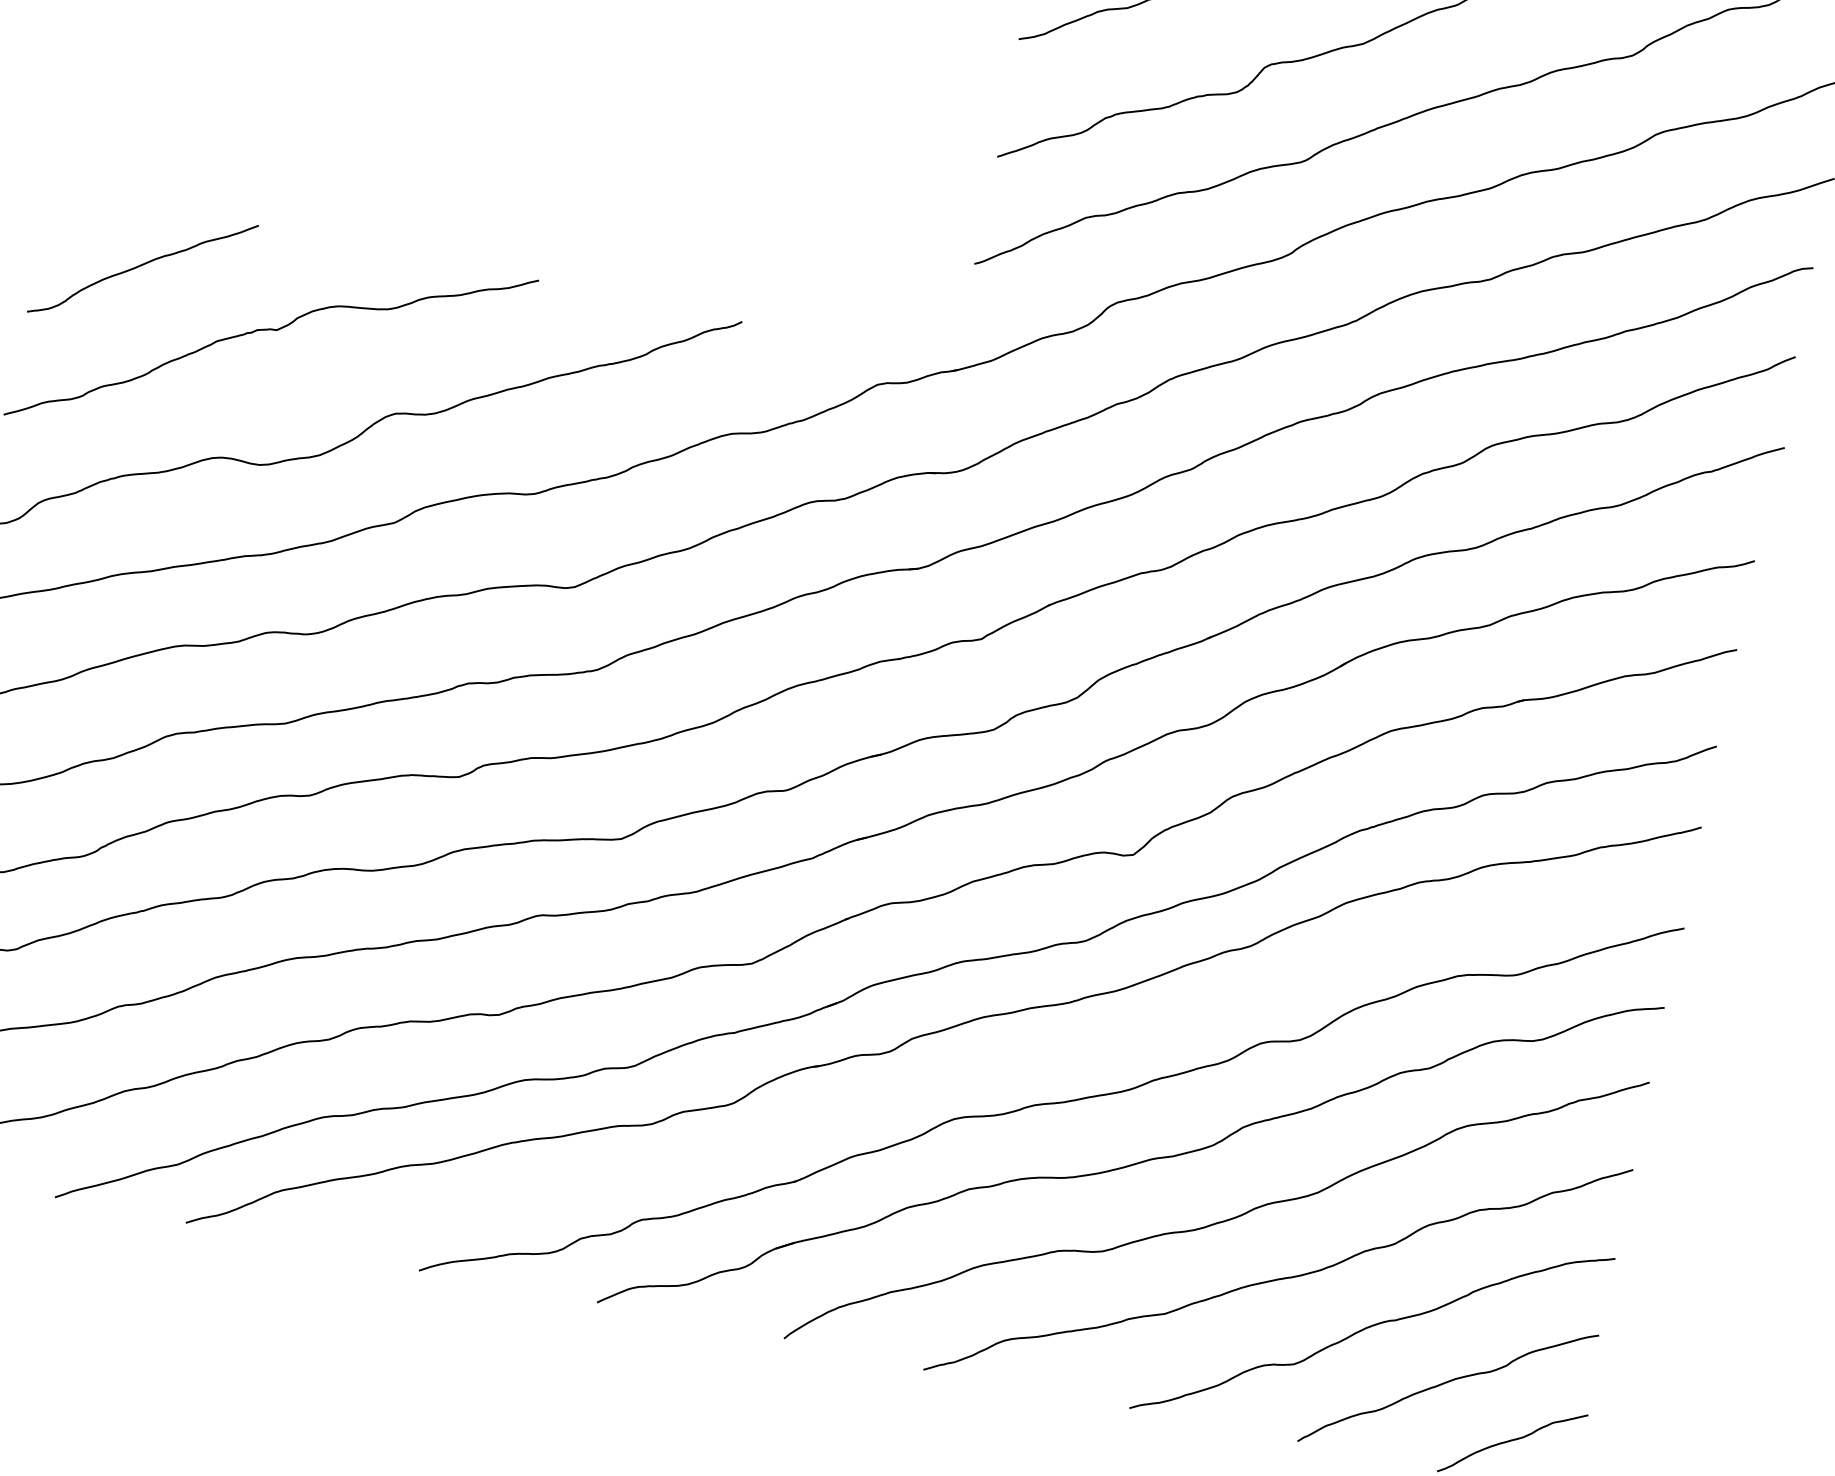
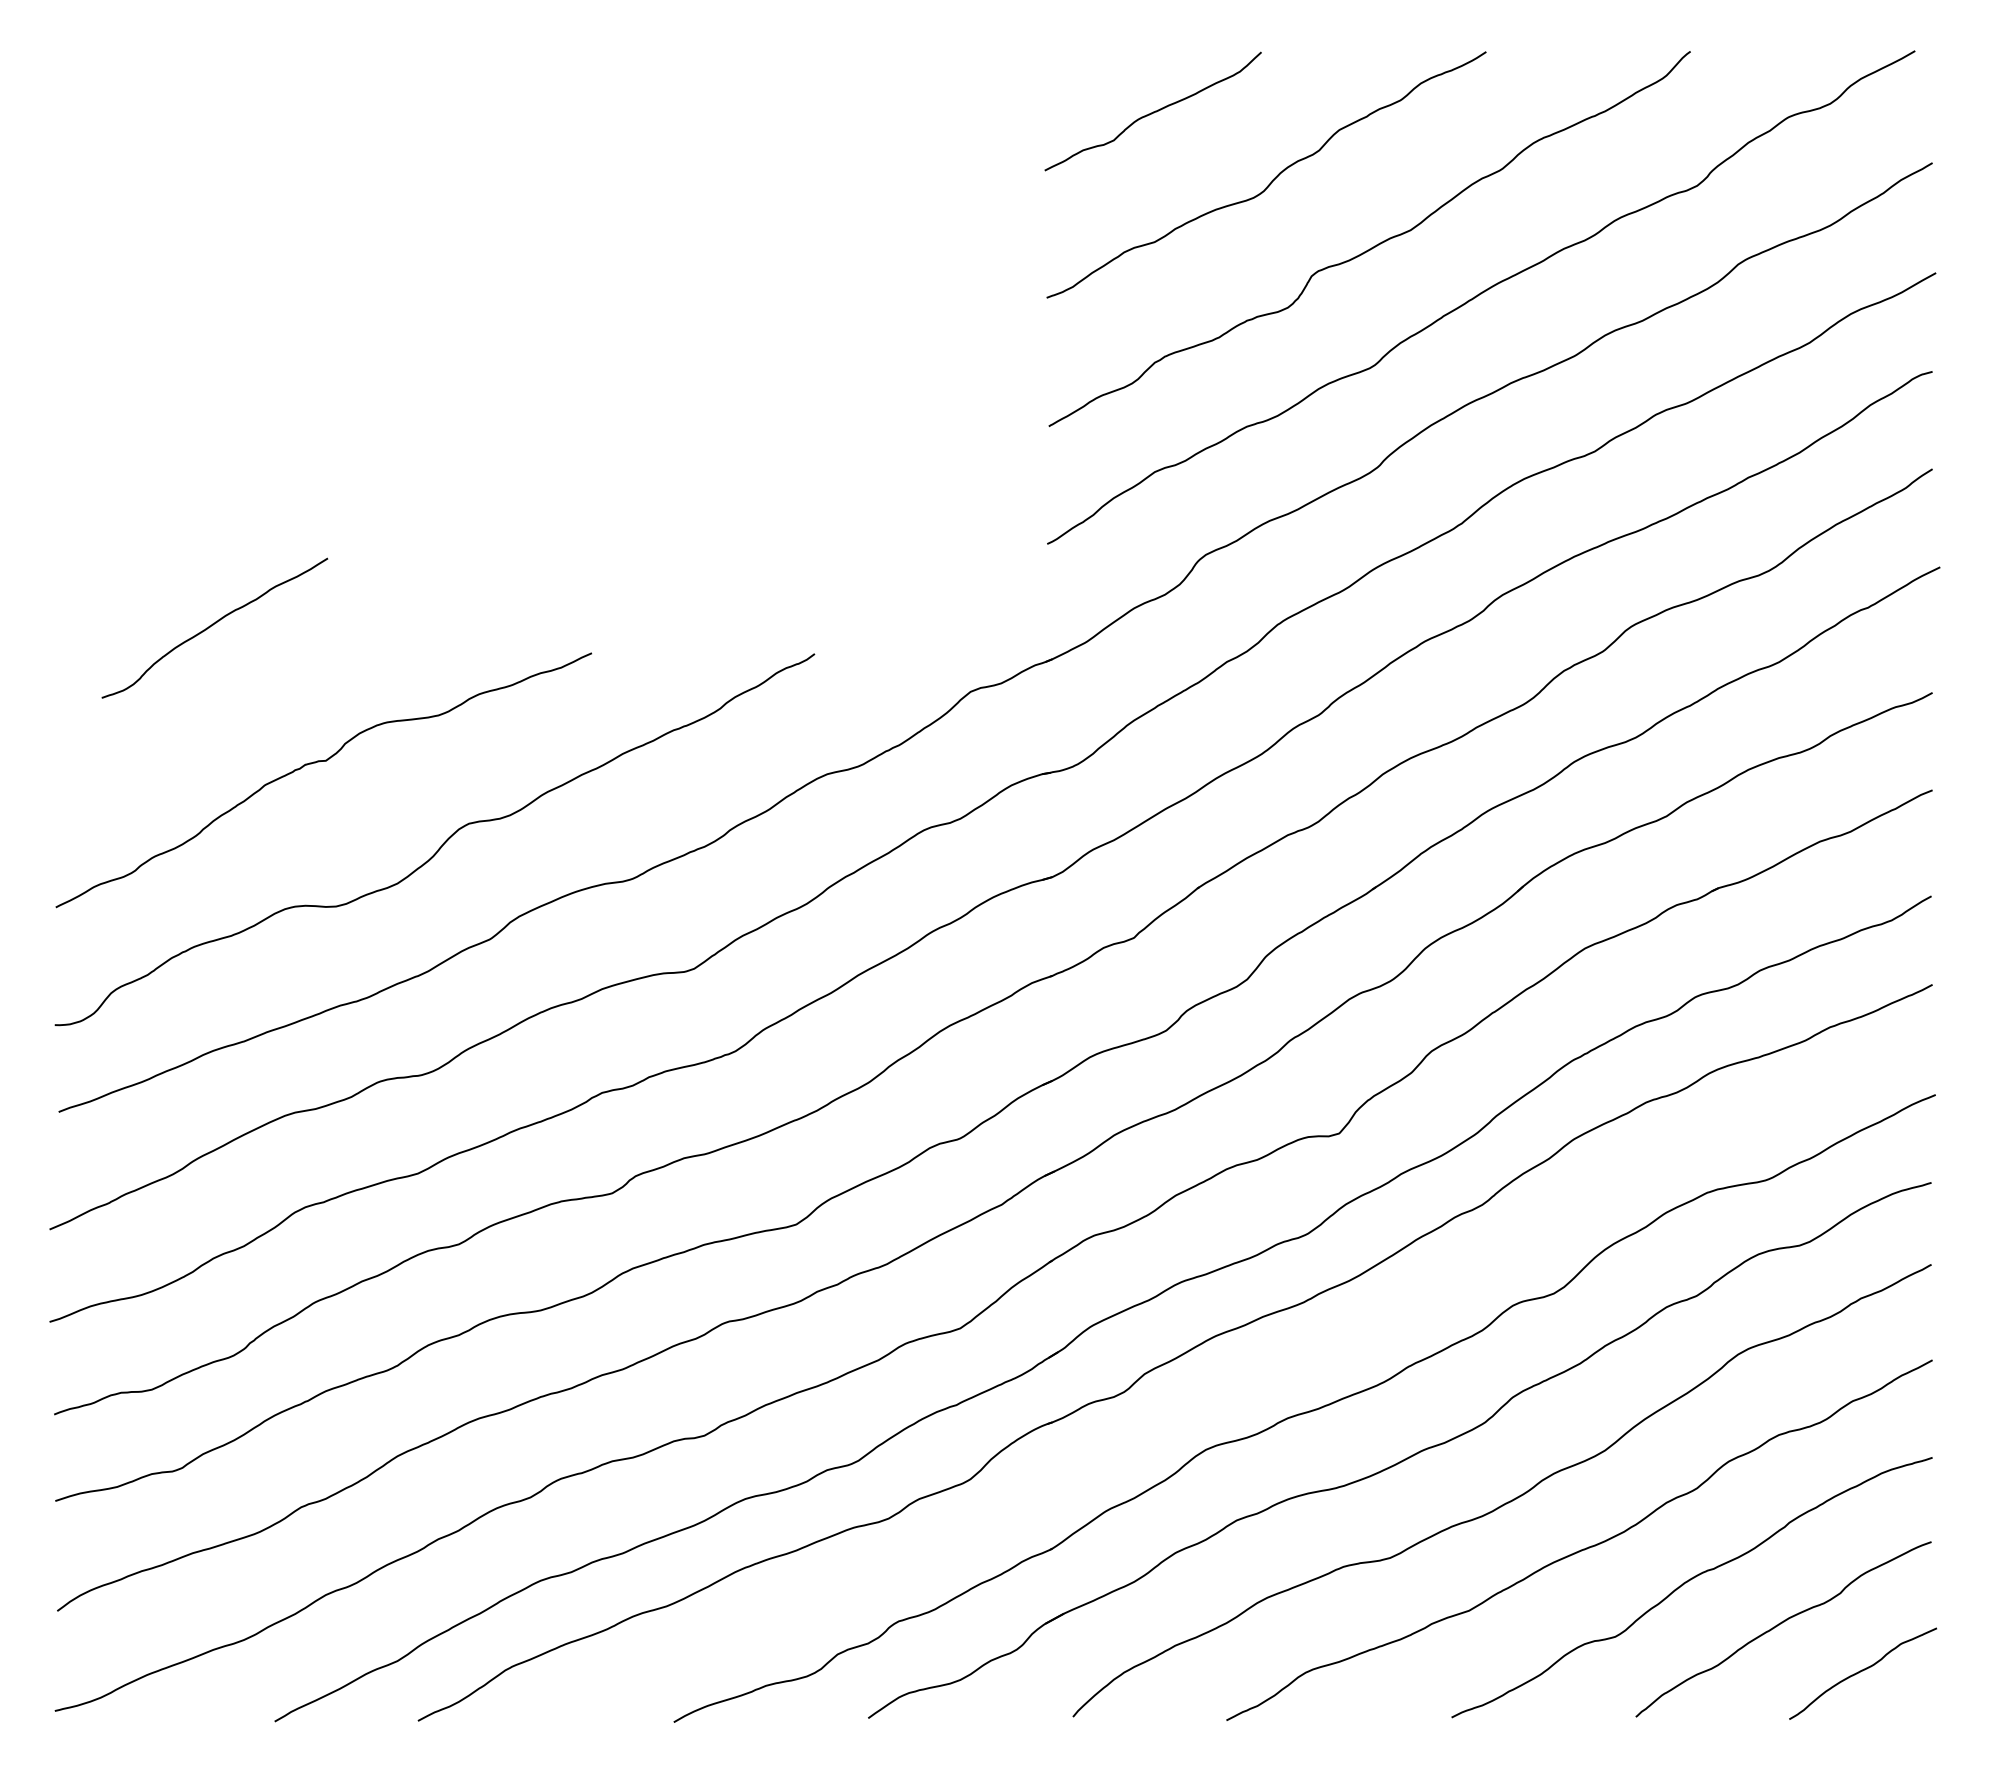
curve: (142, 266) -> (213, 625), moved

